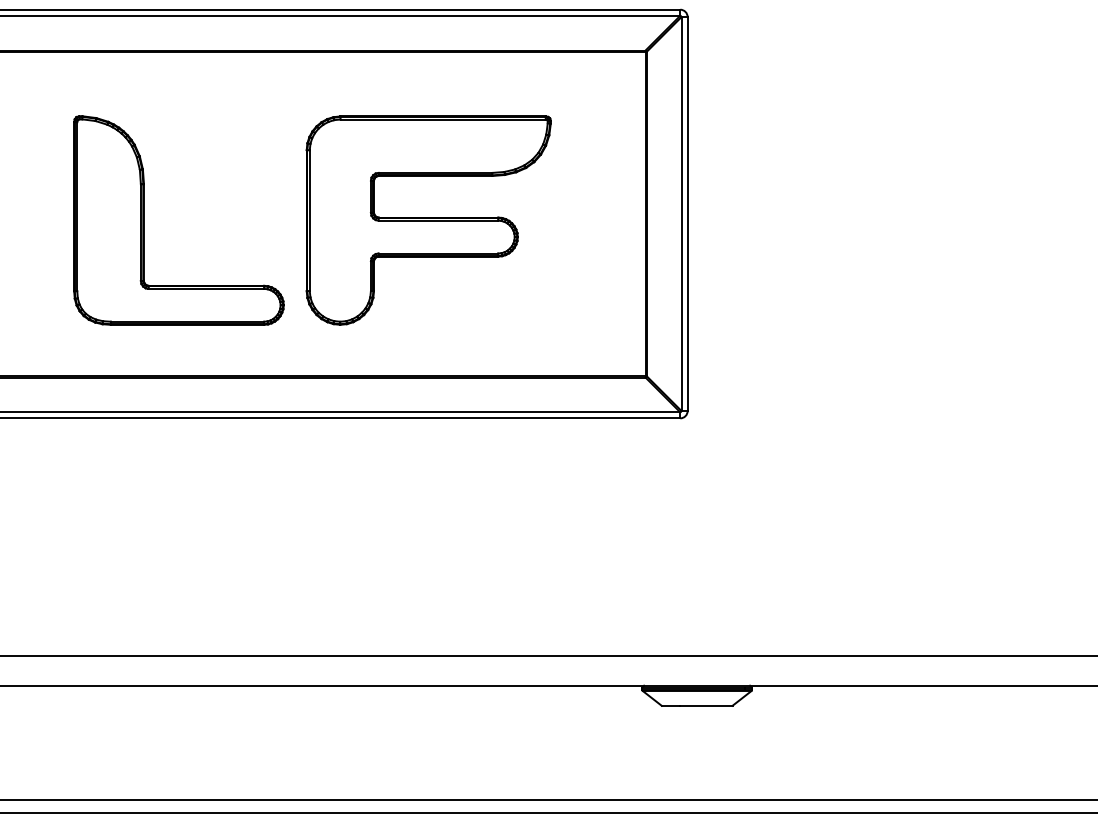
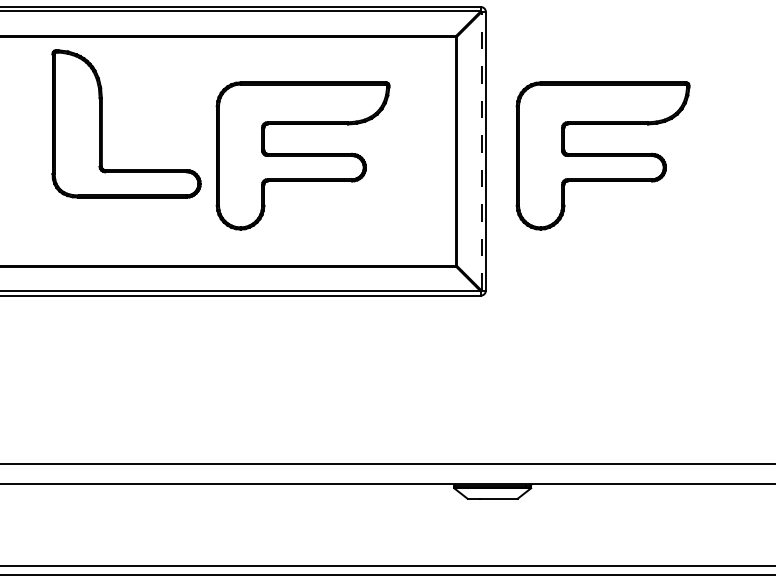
line: (681, 212) -> (481, 150), solid -> dashed
part: (144, 219) -> (102, 123), moved
part: (852, 219) -> (602, 155), added

